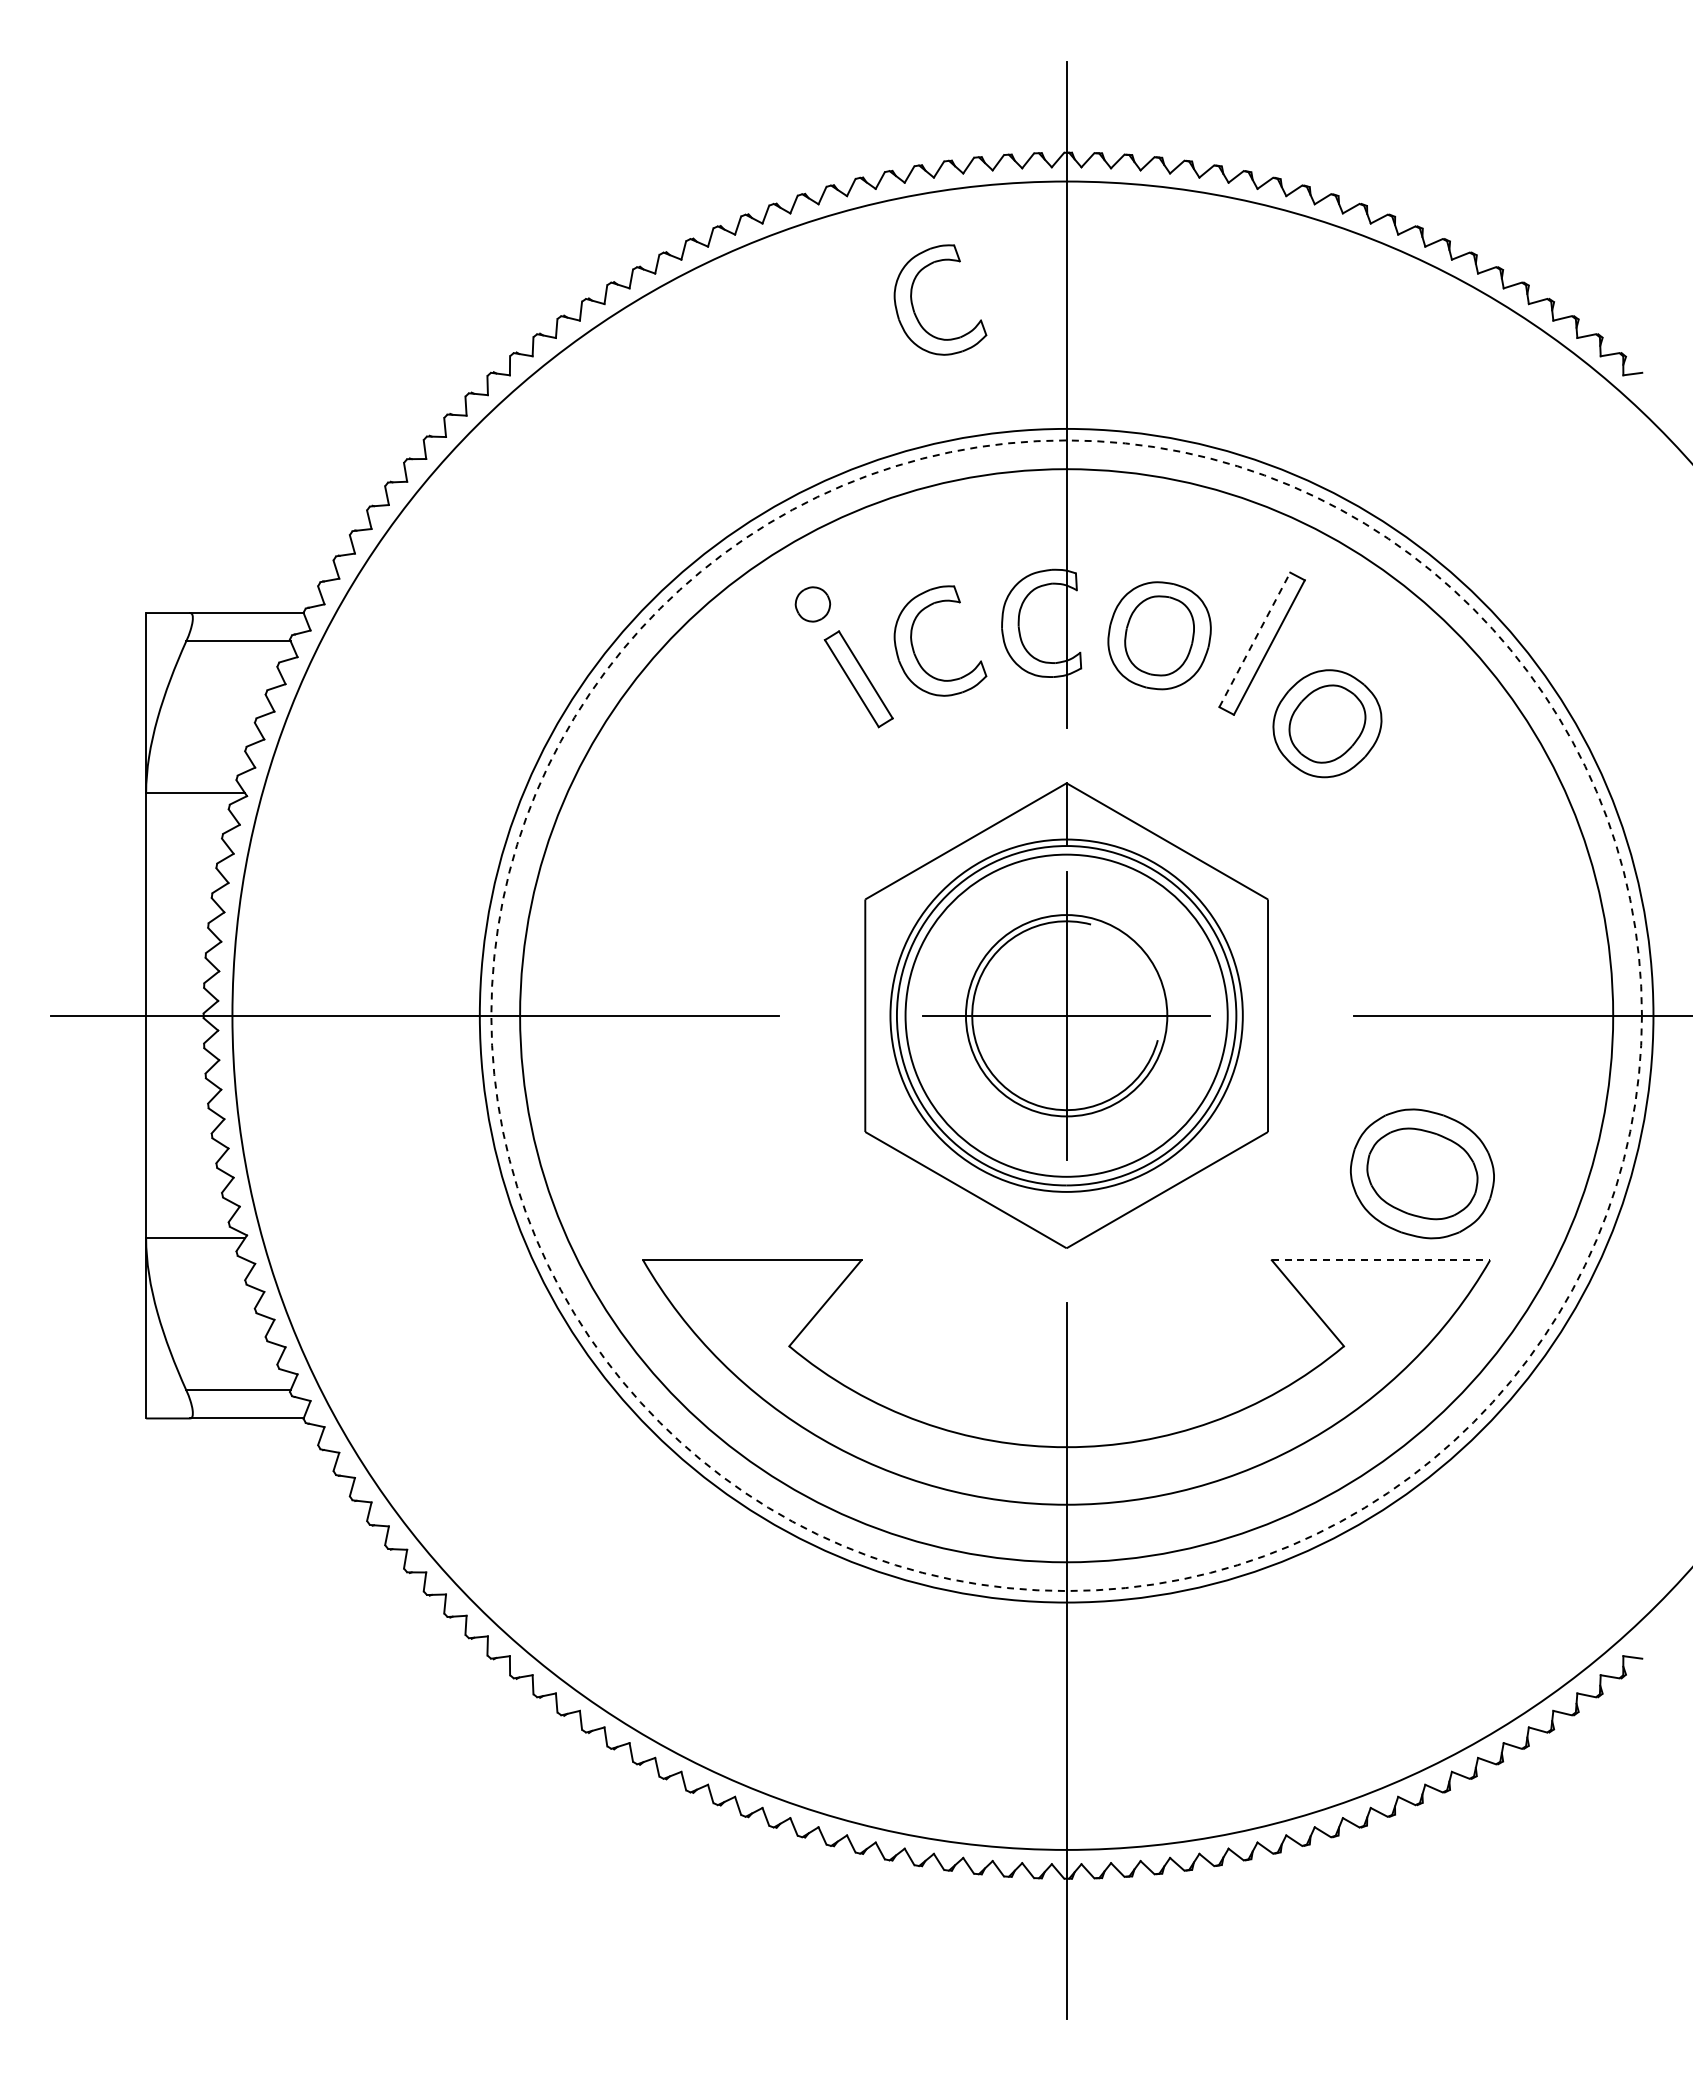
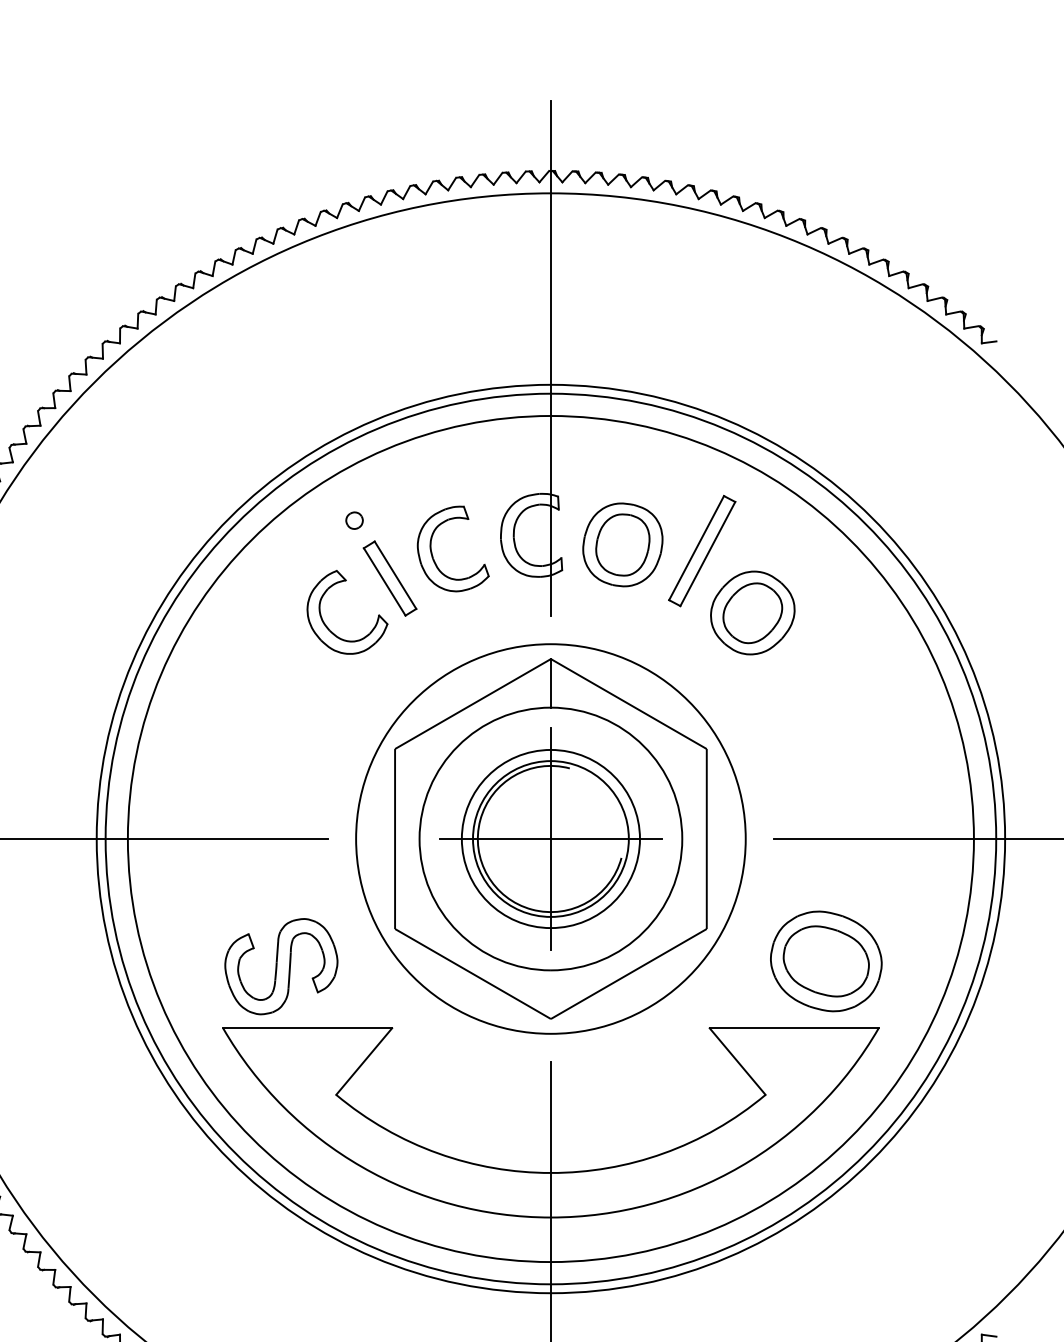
part: (913, 304) -> (432, 288), removed
part: (812, 604) -> (354, 520), size x0.62
line: (1255, 639) -> (697, 547), dashed -> solid
part: (777, 740) -> (327, 625), added
circle: (1066, 1015) -> (550, 838), dashed -> solid
circle: (1066, 1015) -> (550, 838), size x0.71
circle: (1066, 1015) -> (550, 838), size x1.43
part: (718, 1180) -> (281, 966), added
line: (1381, 1260) -> (794, 1028), dashed -> solid

